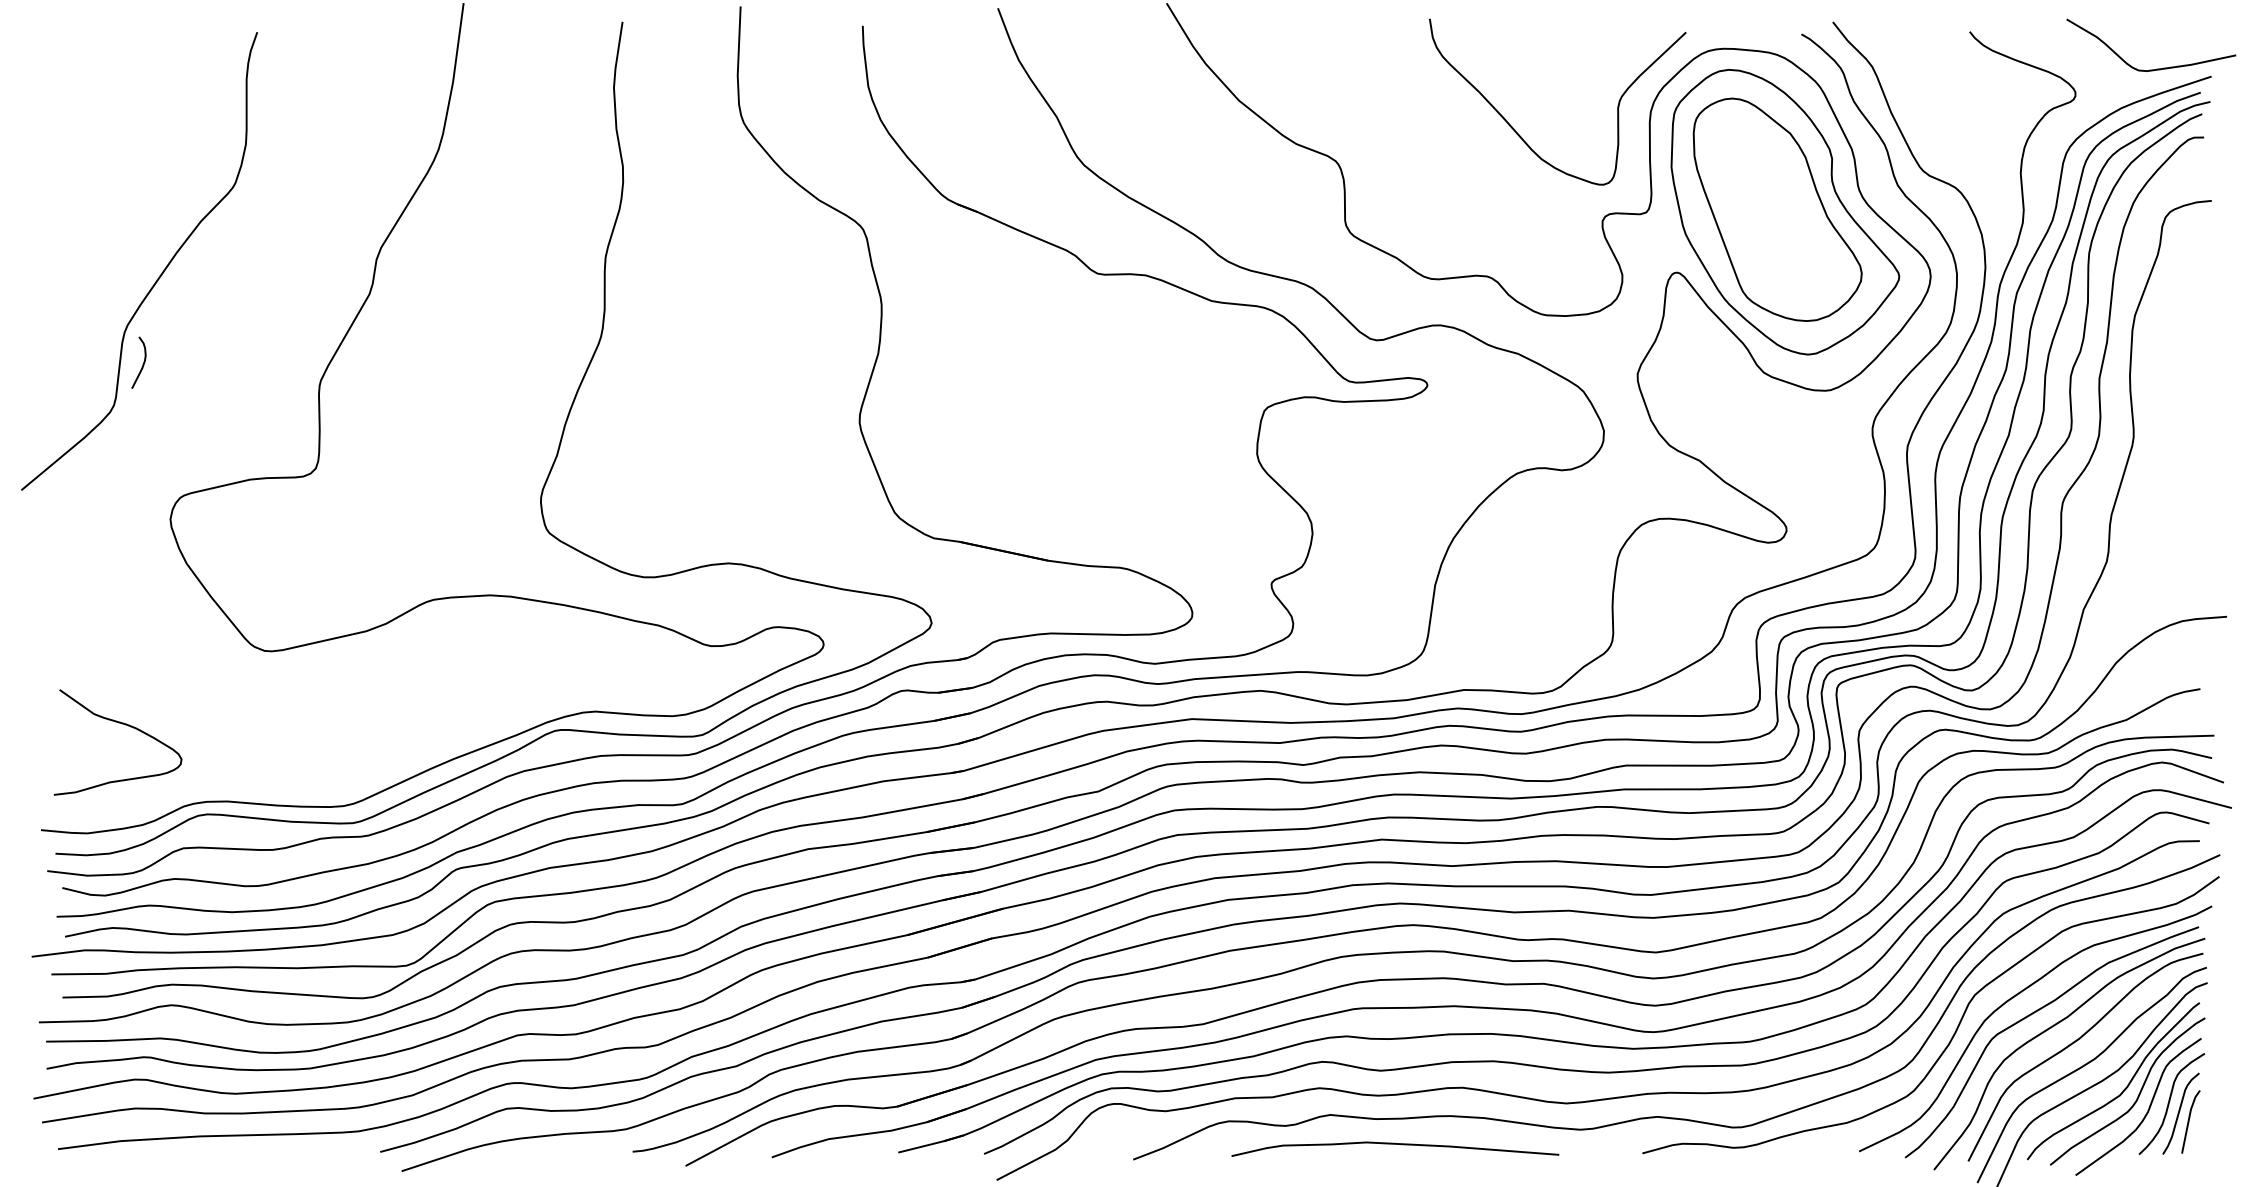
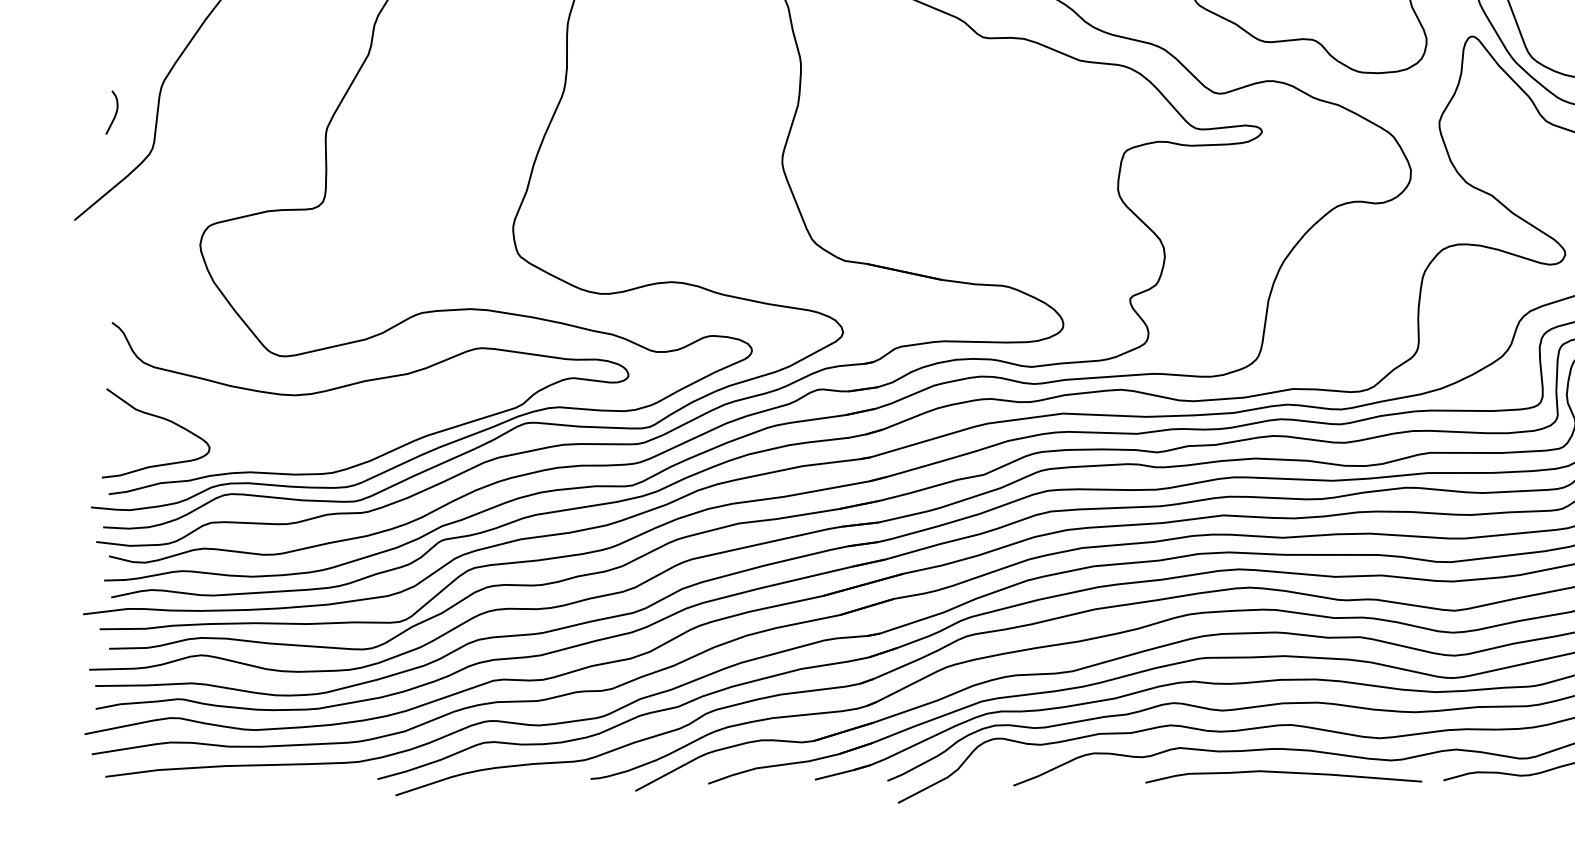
curve: (142, 364) -> (114, 114), moved
curve: (359, 683) -> (359, 383), added
curve: (1395, 1144) -> (1283, 772), moved

